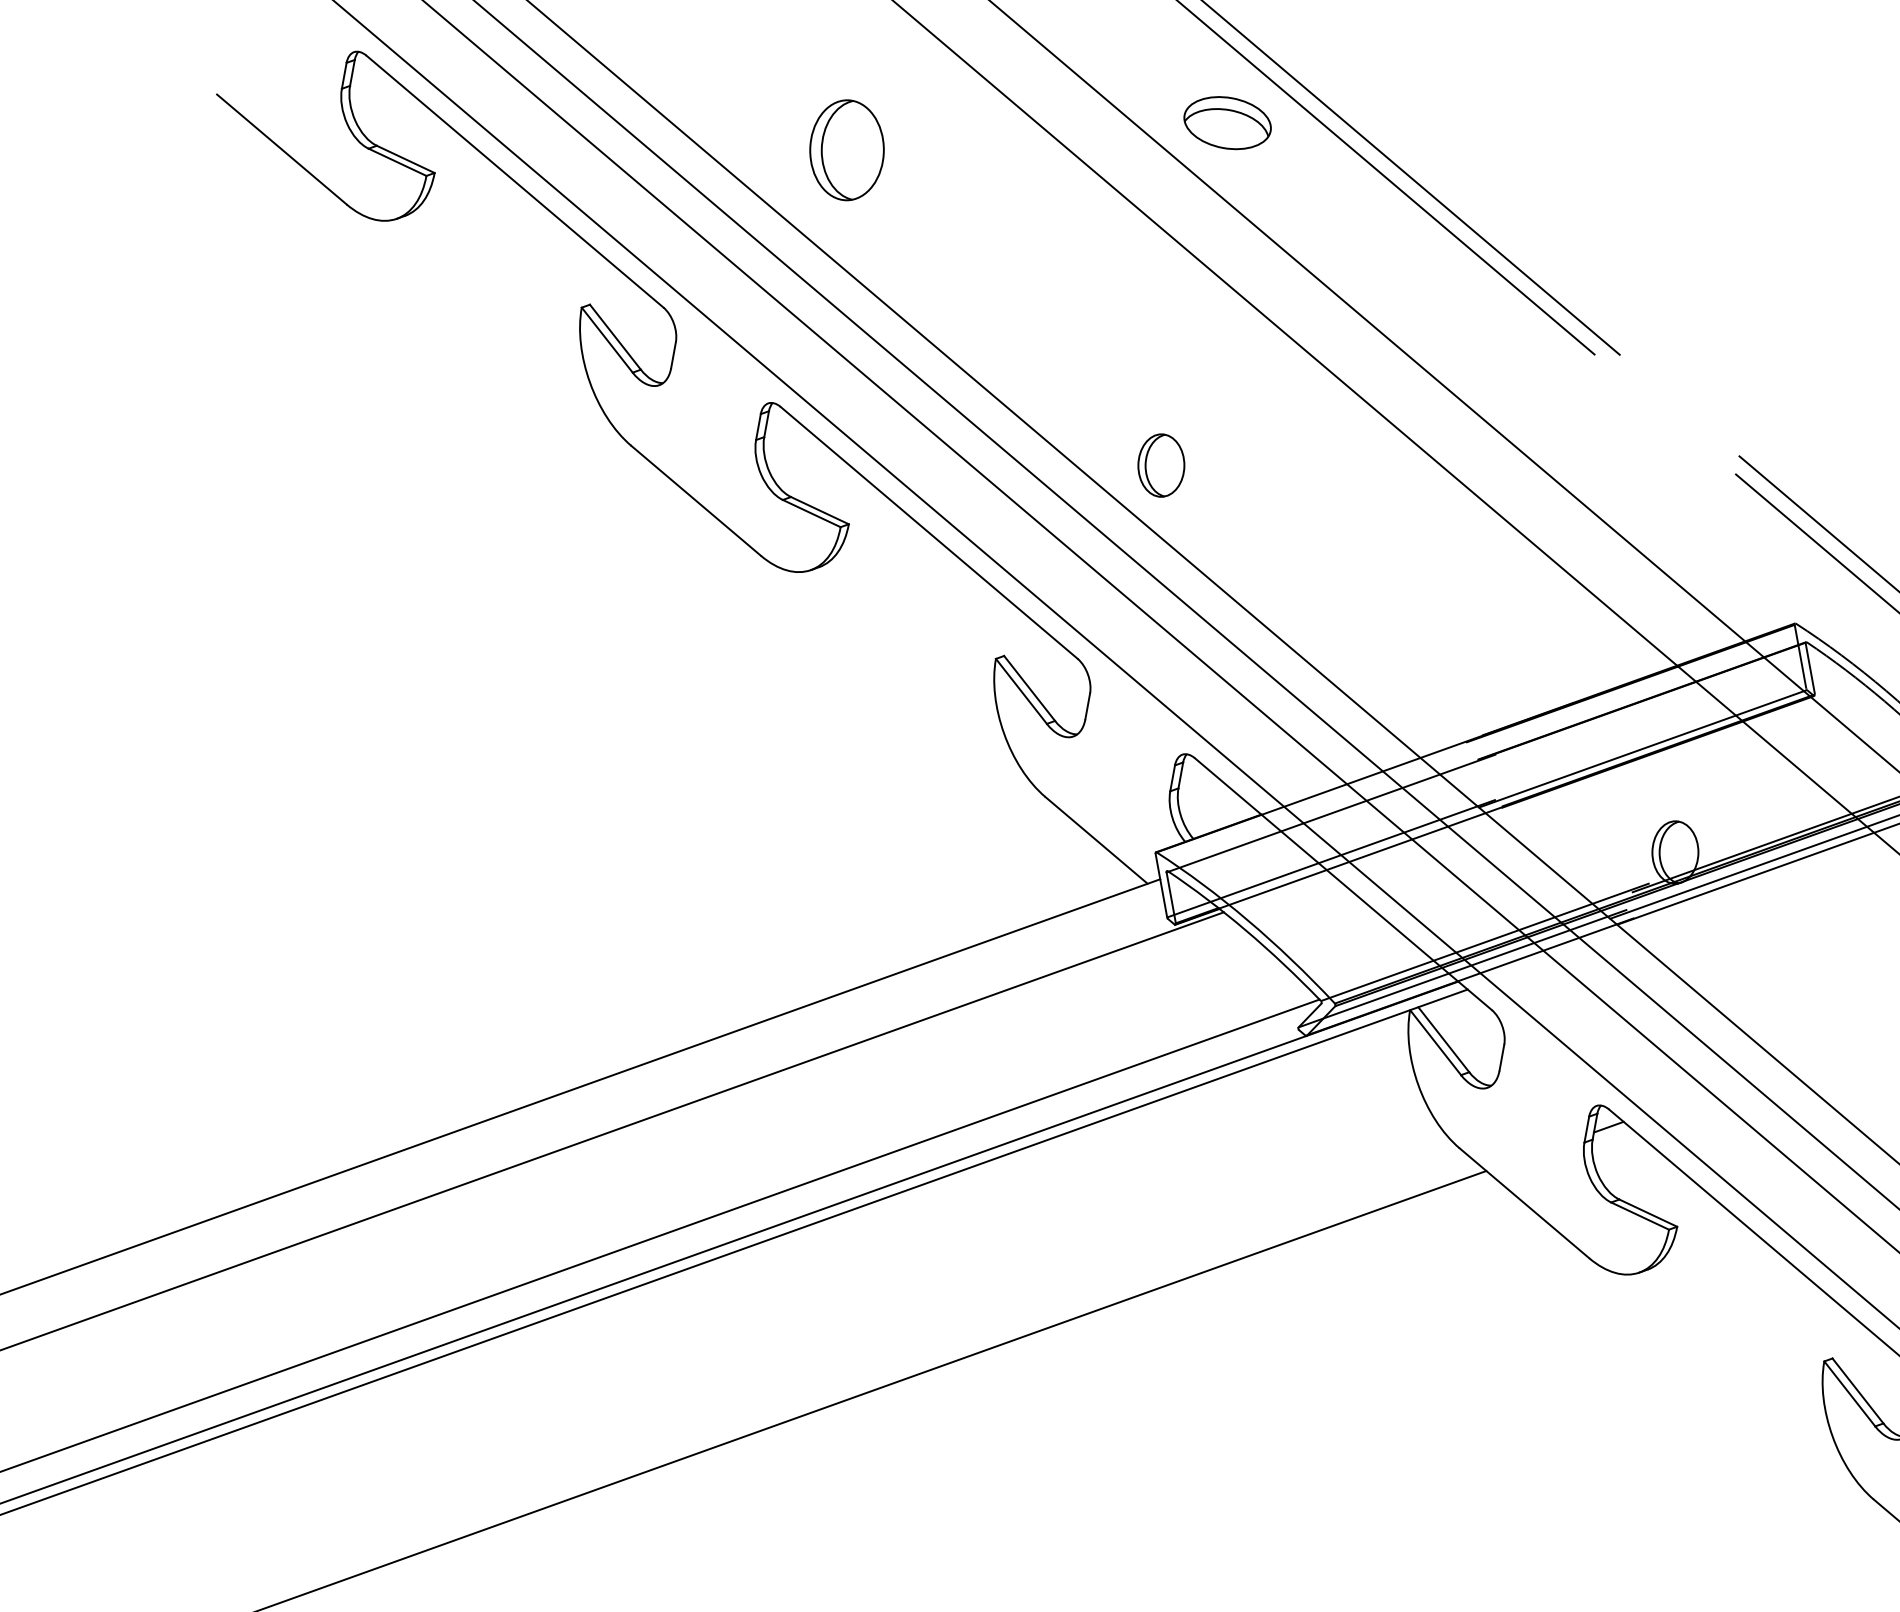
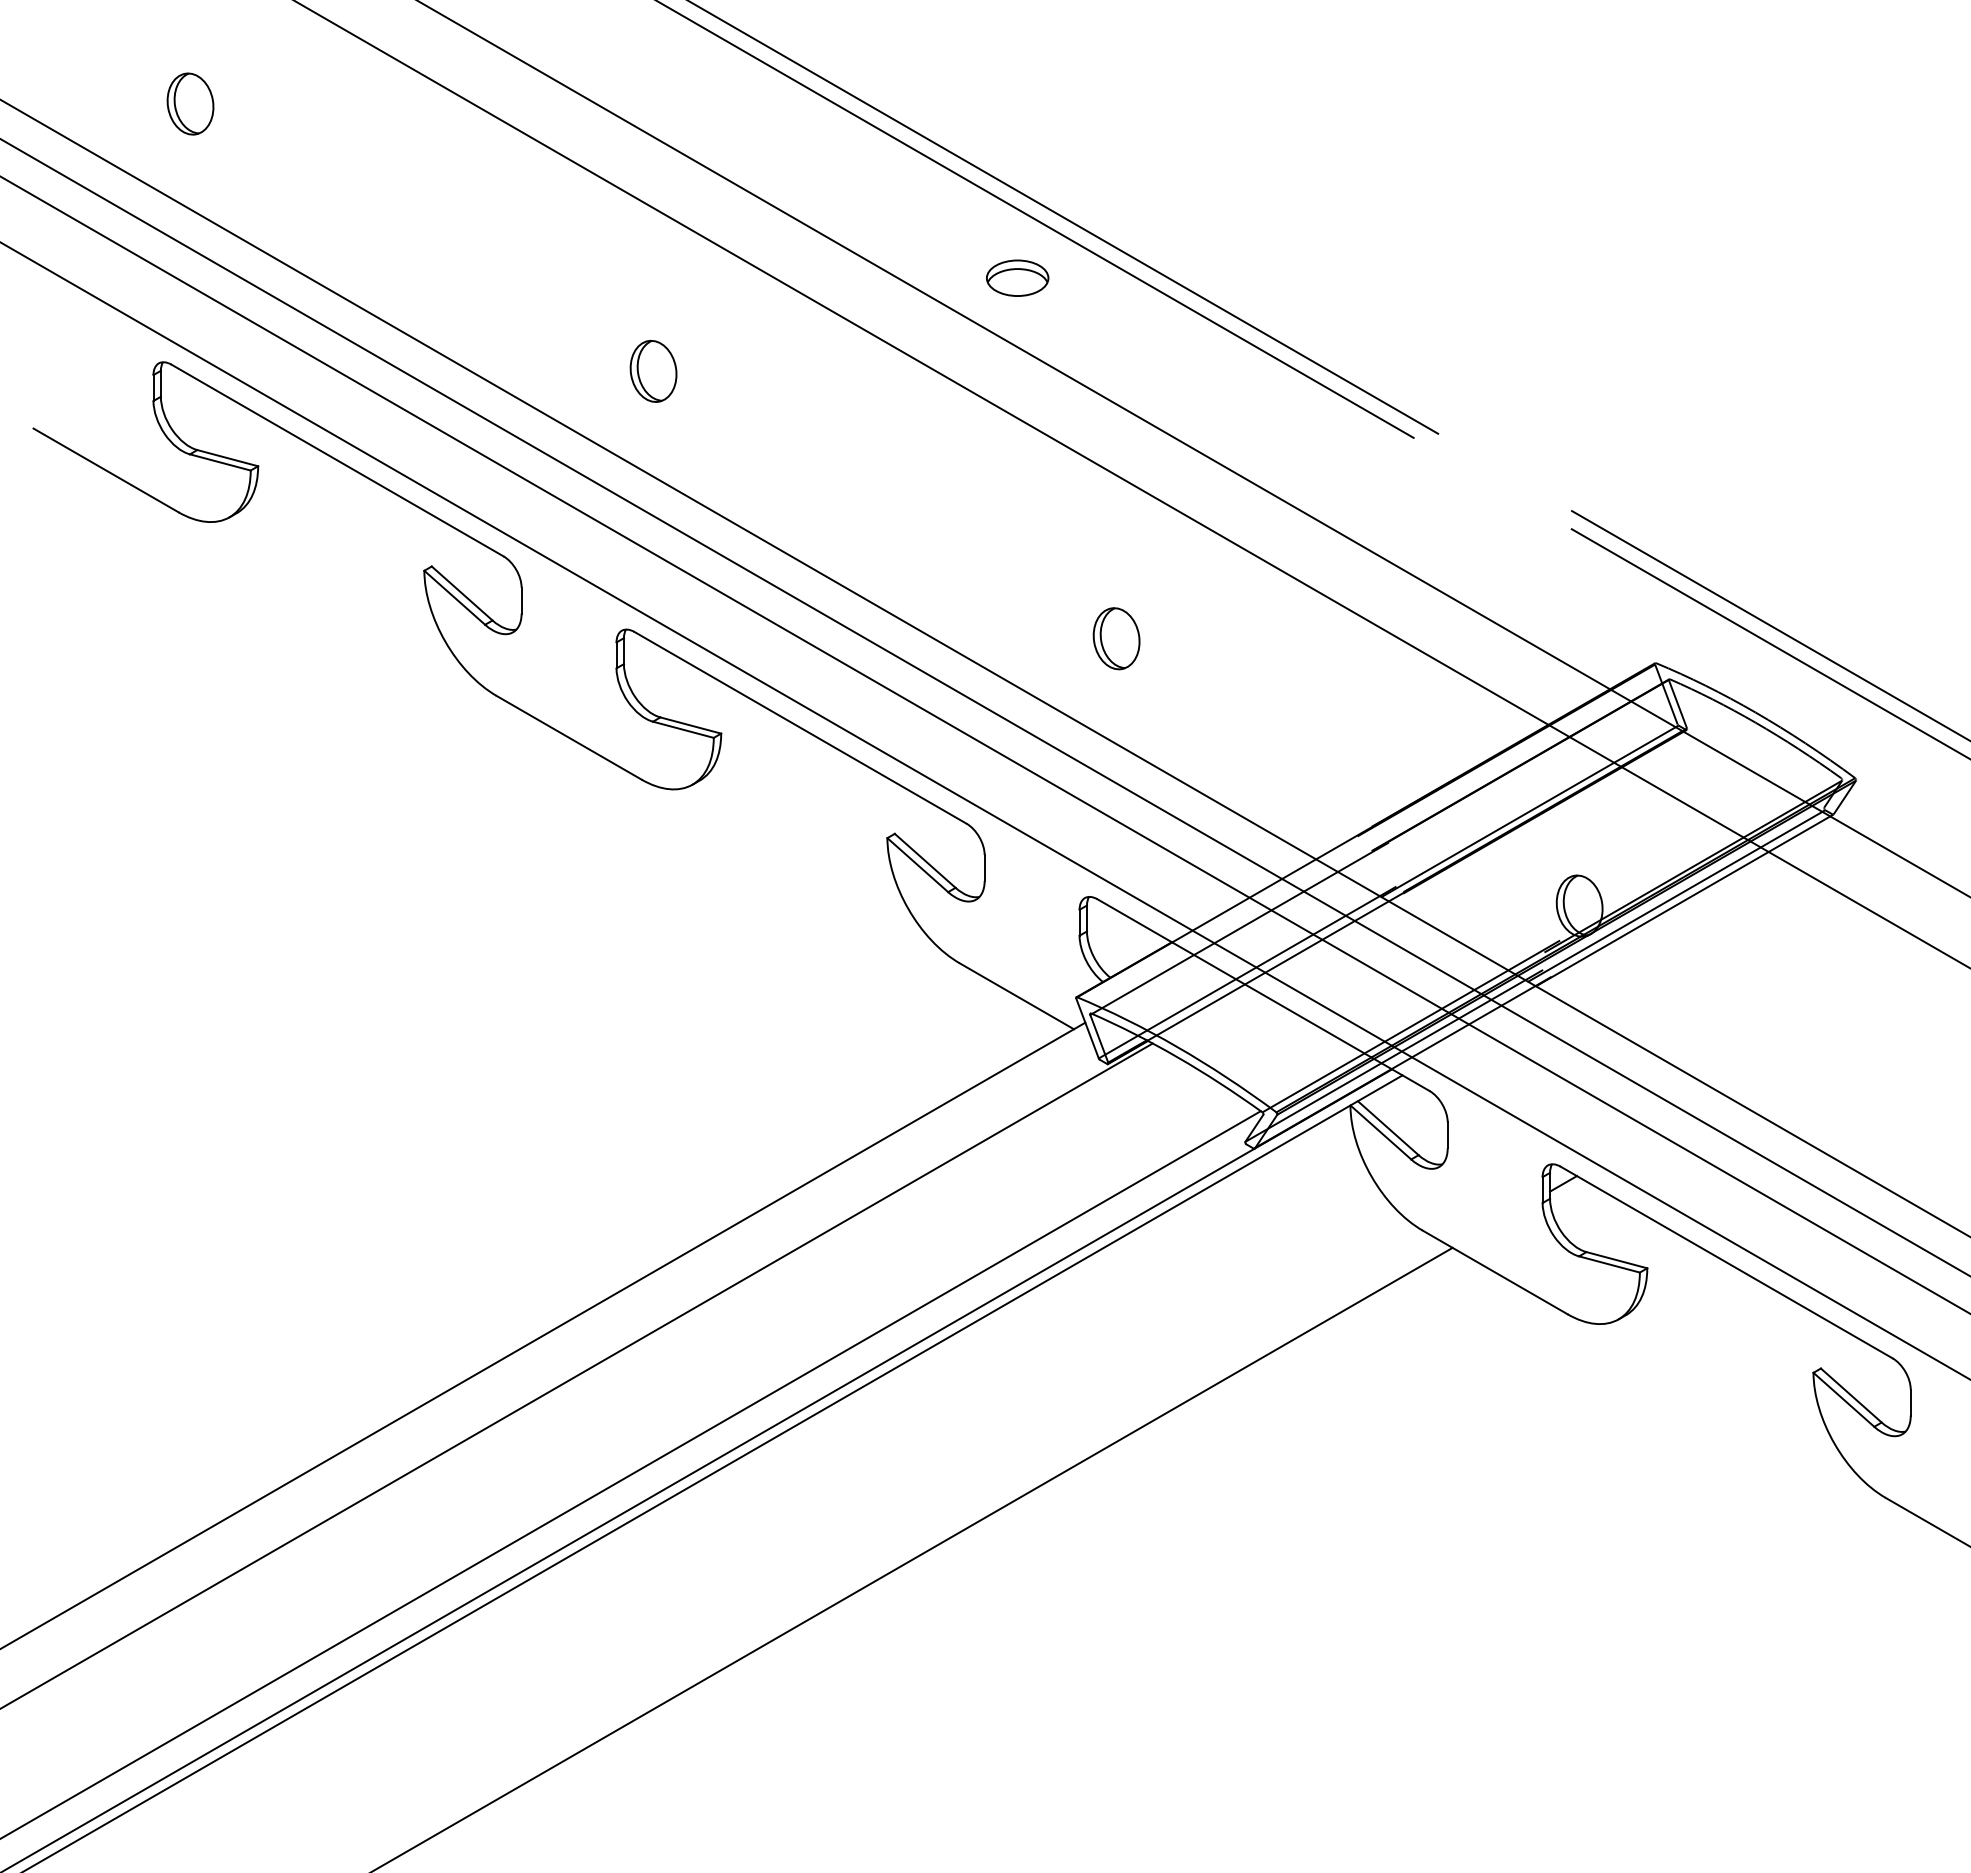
part: (1227, 122) -> (1017, 277), size x0.71
part: (847, 149) -> (653, 370), size x0.62
part: (1161, 465) -> (1116, 638), moved

